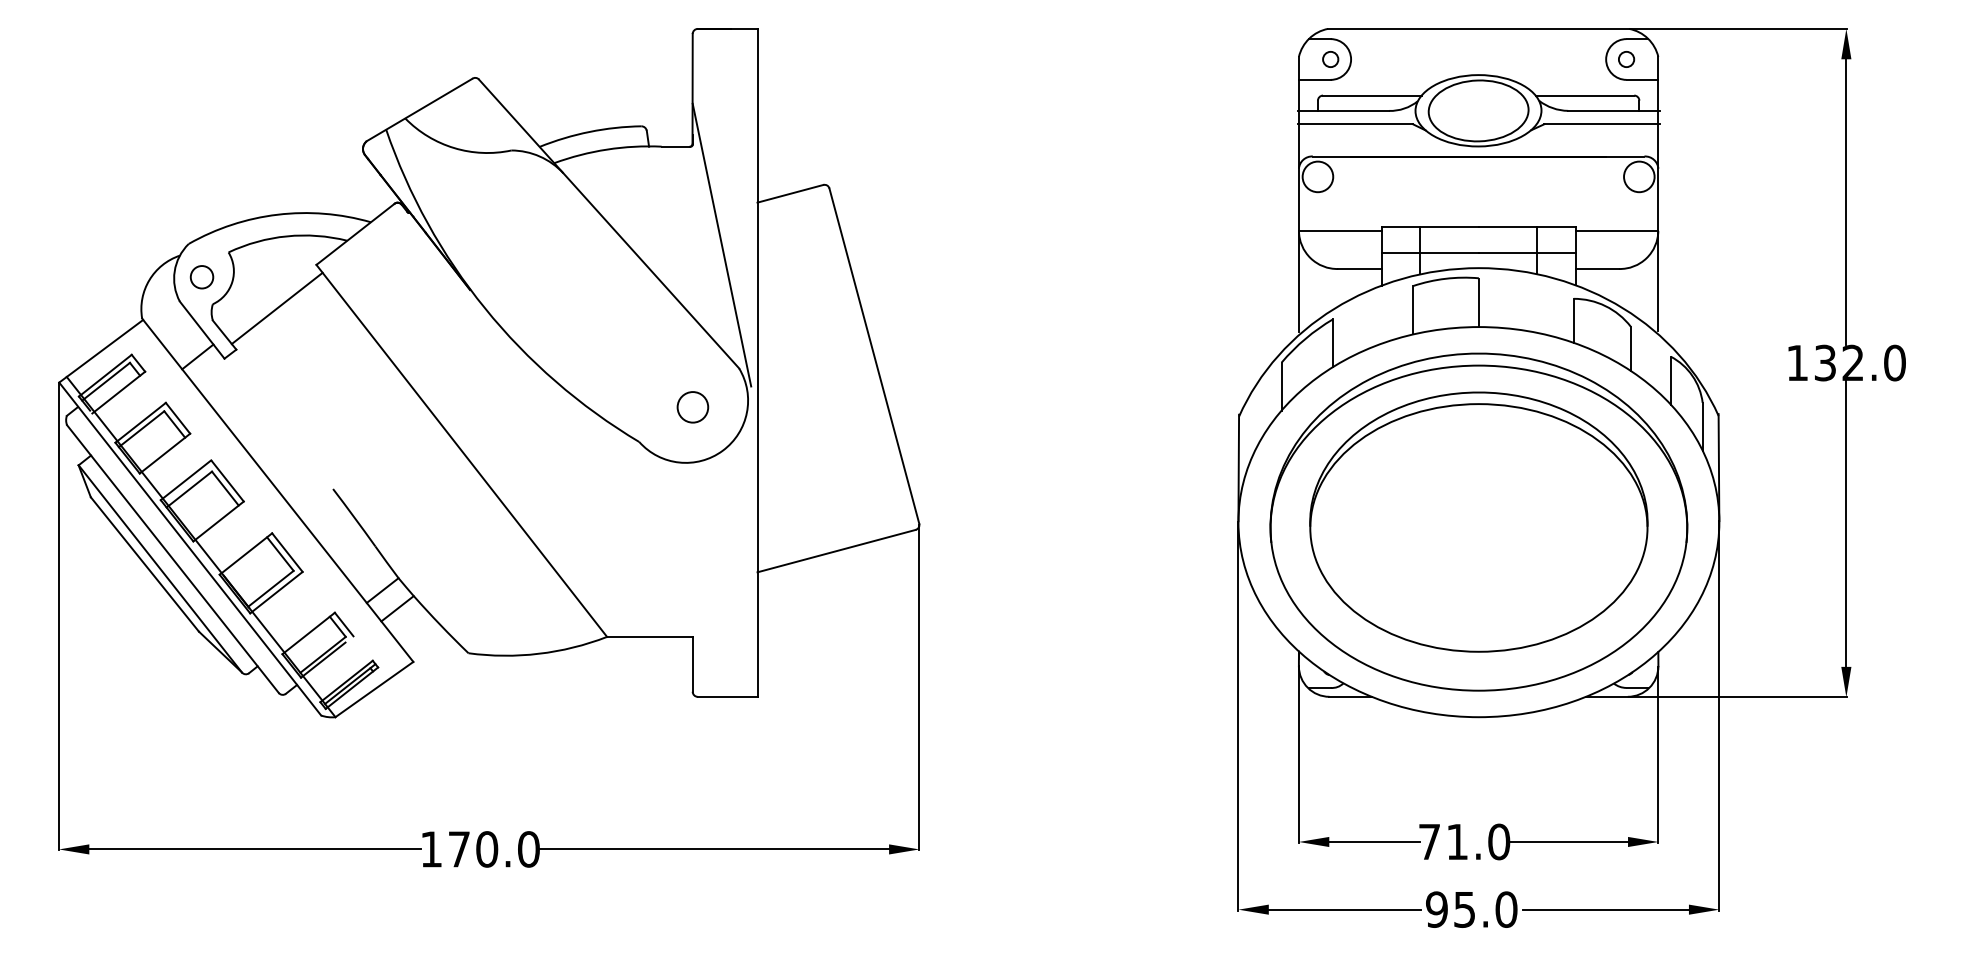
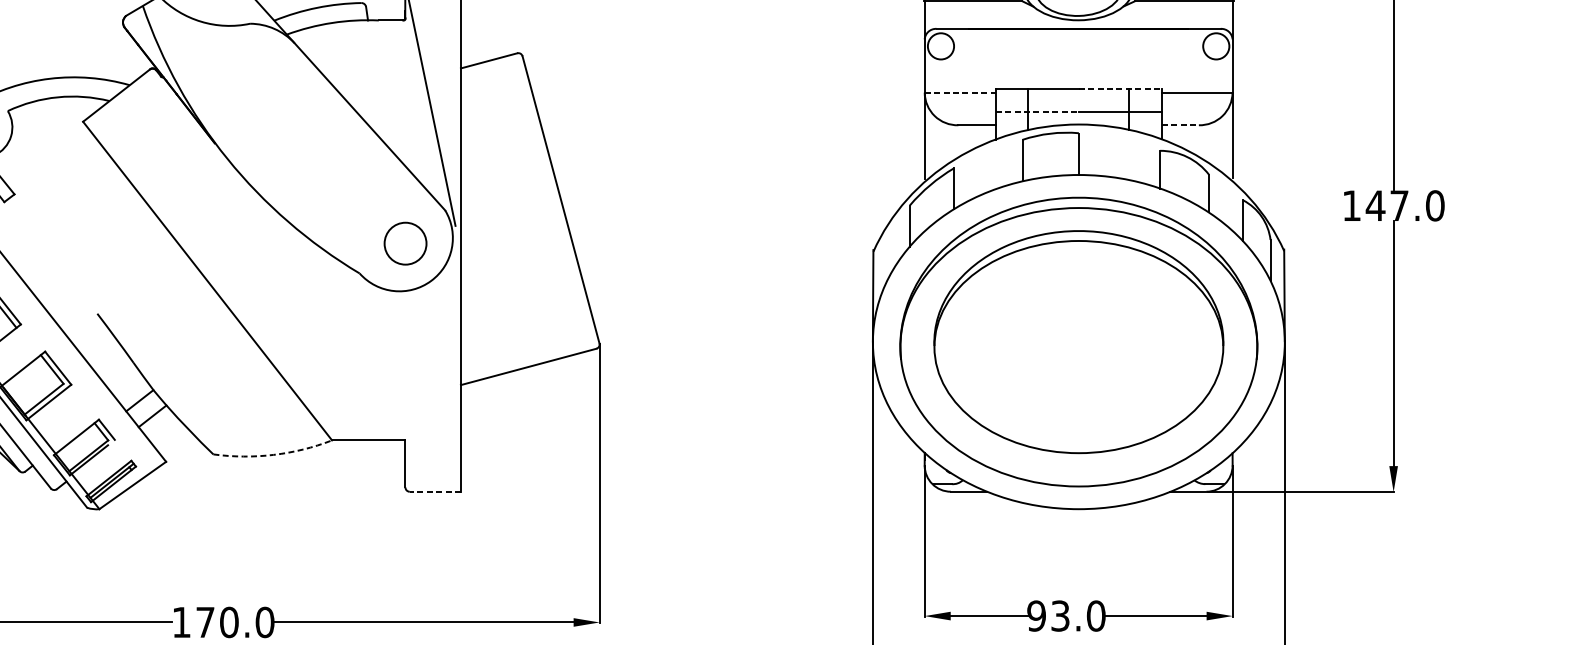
line: (1527, 227) -> (1120, 89), solid -> dashed
line: (1340, 230) -> (960, 92), solid -> dashed
line: (1430, 253) -> (1037, 111), solid -> dashed
line: (1597, 269) -> (1180, 125), solid -> dashed
line: (276, 308) -> (48, 159), removed
text: (1838, 362) -> (1386, 205), 132.0 -> 147.0
circle: (692, 407) -> (405, 243), size x1.6
arc: (538, 653) -> (273, 454), solid -> dashed
line: (727, 696) -> (435, 491), solid -> dashed
text: (1442, 841) -> (1047, 615), 71.0 -> 93.0

